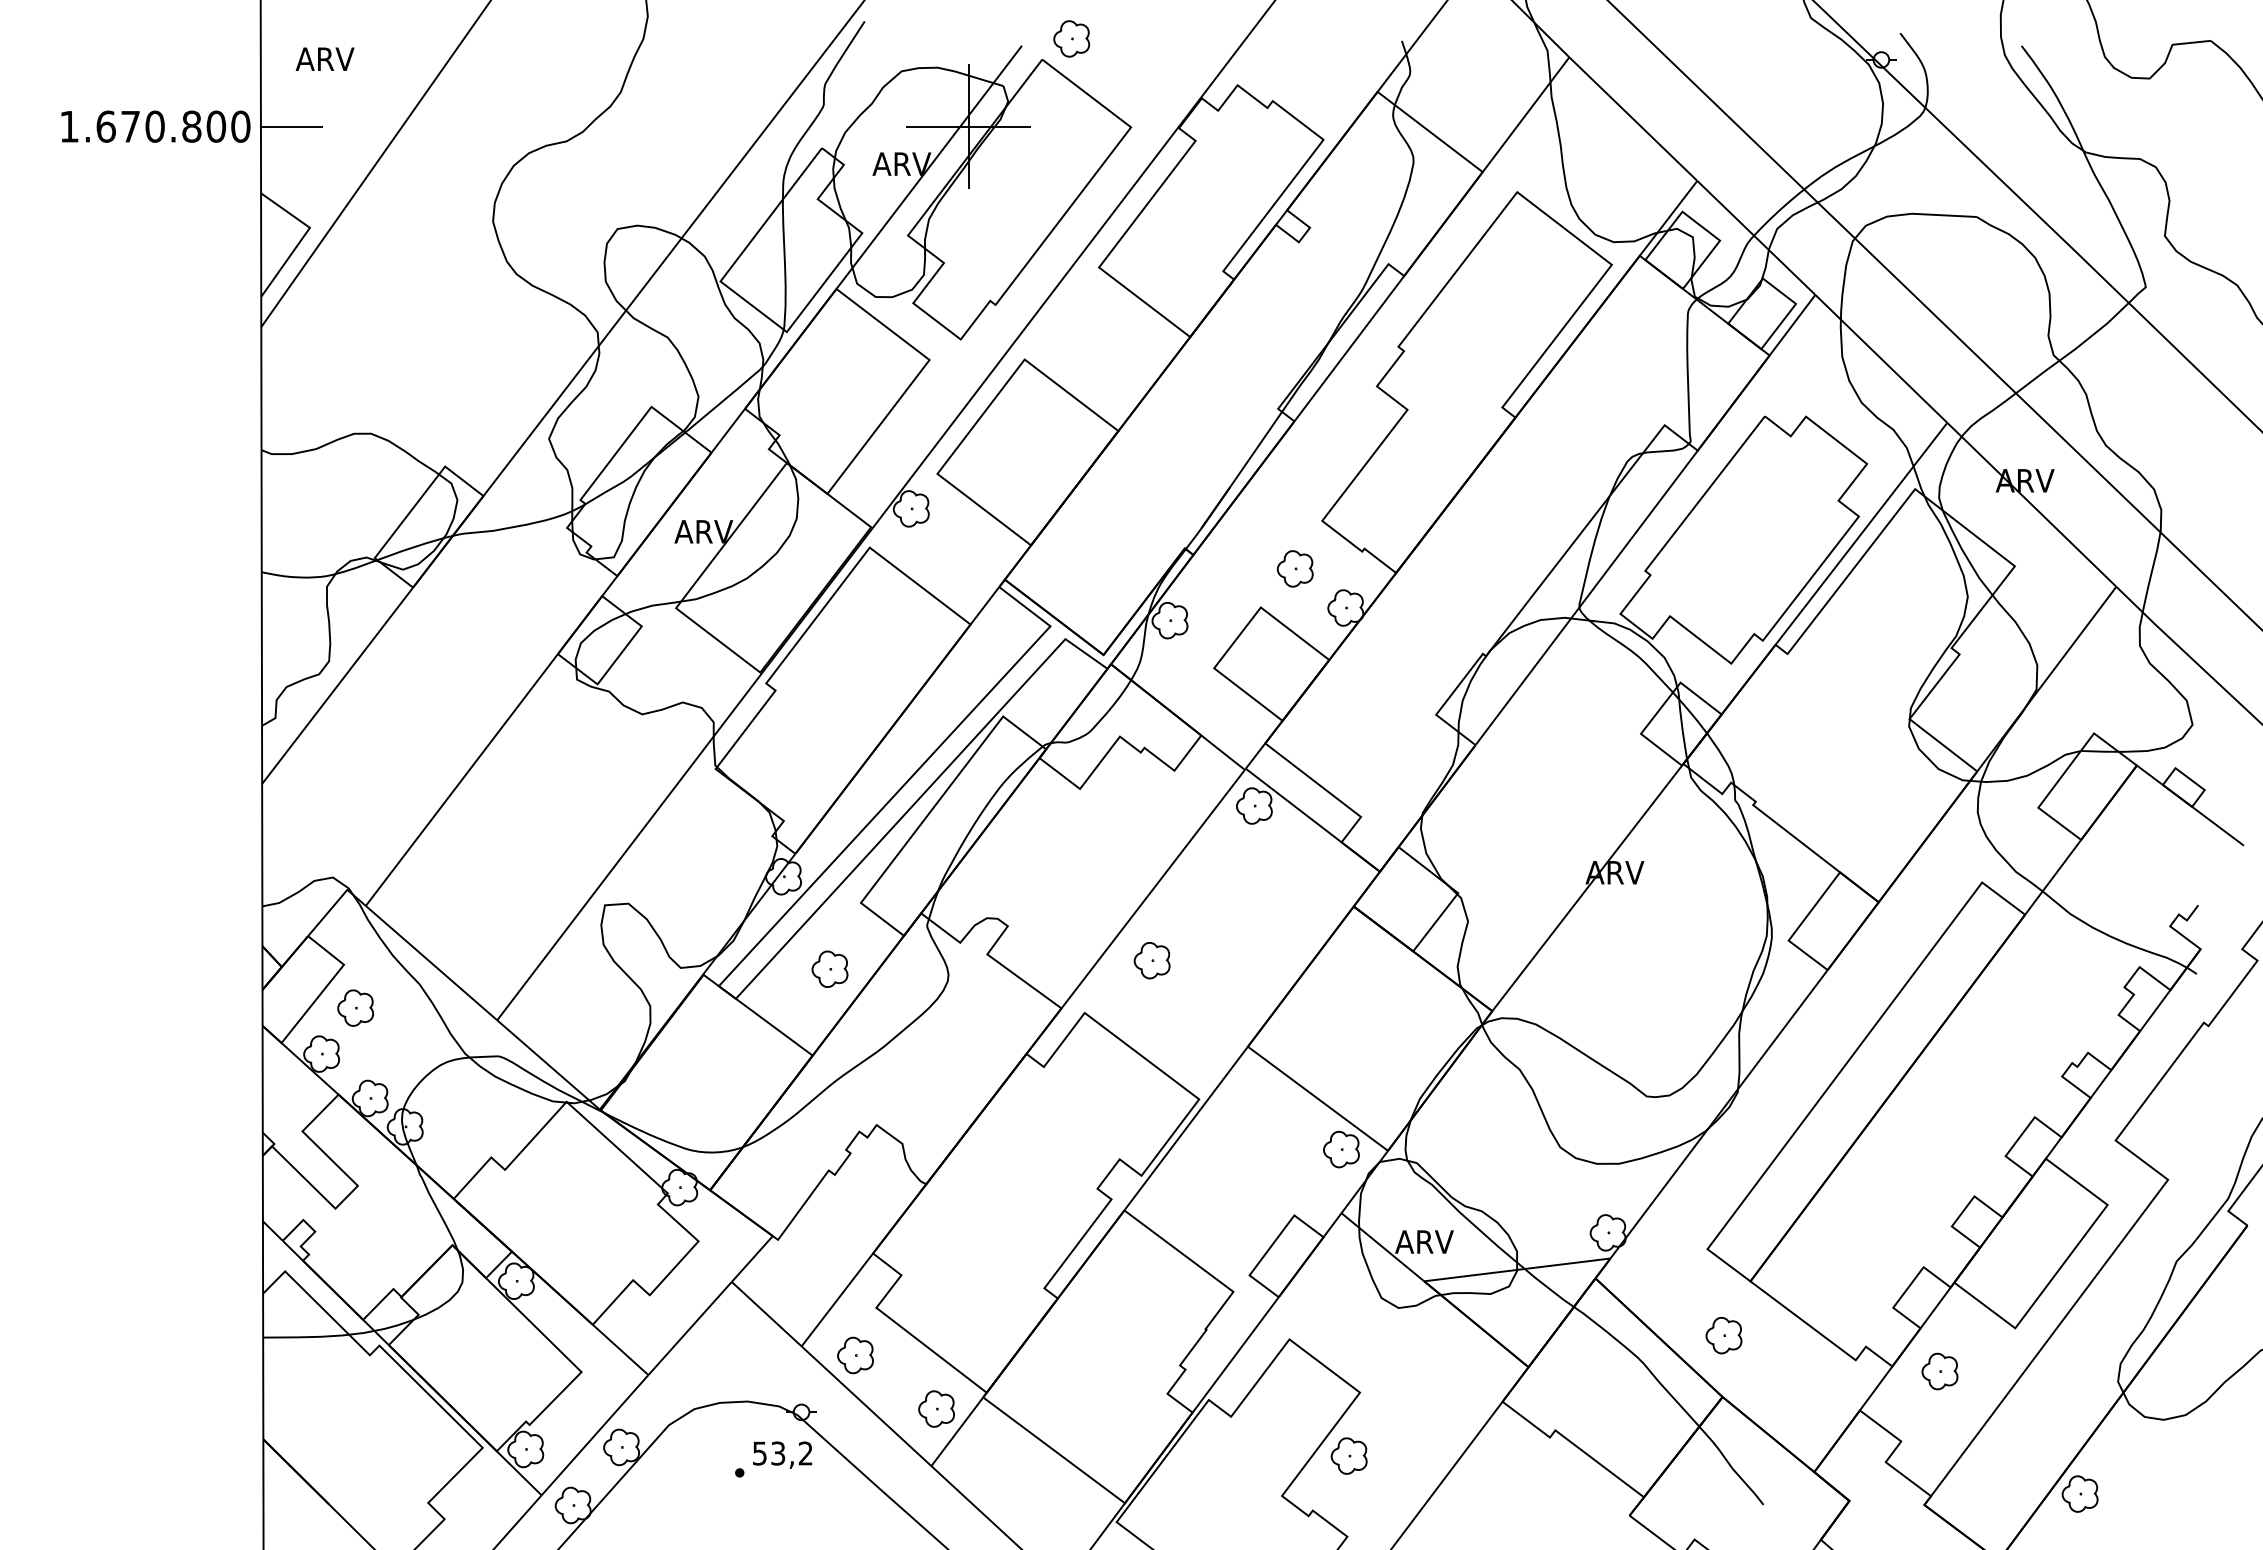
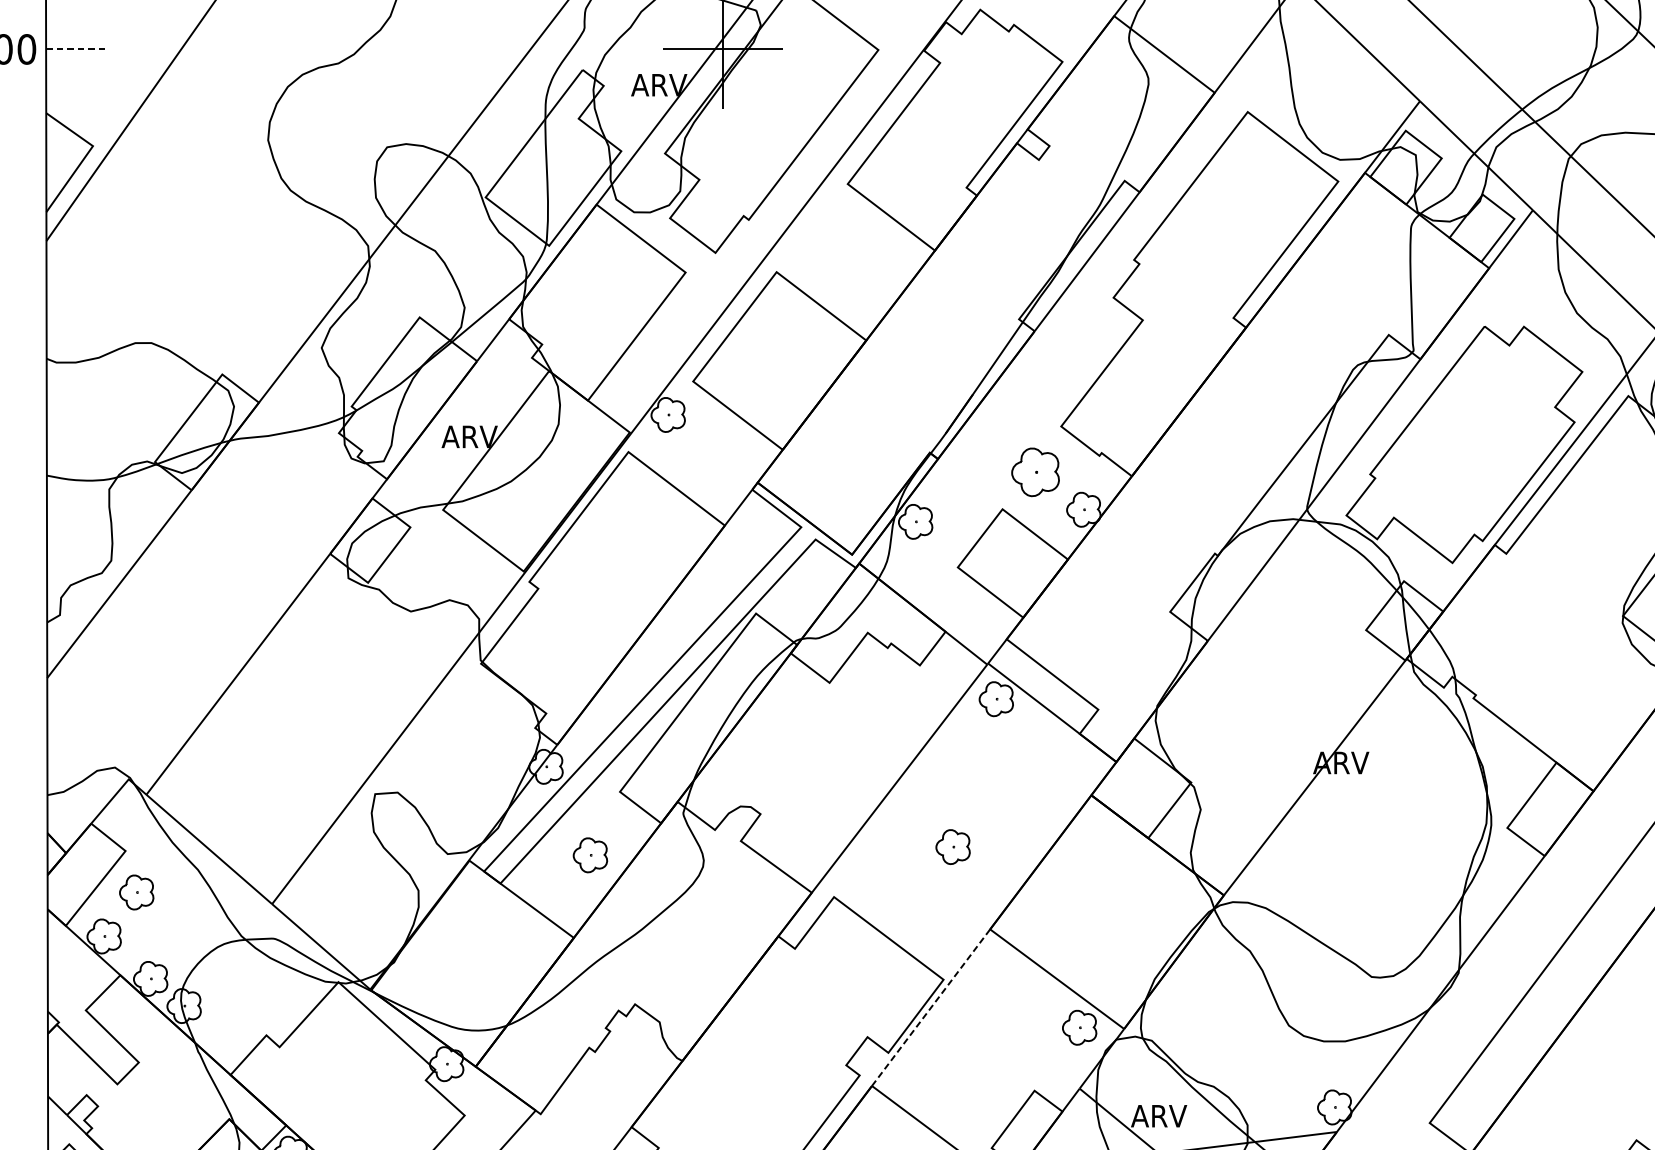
line: (292, 126) -> (76, 49), solid -> dashed
part: (1294, 568) -> (1034, 471), size x1.4
part: (1151, 960) -> (952, 846), moved
line: (1186, 1128) -> (931, 1007), solid -> dashed

